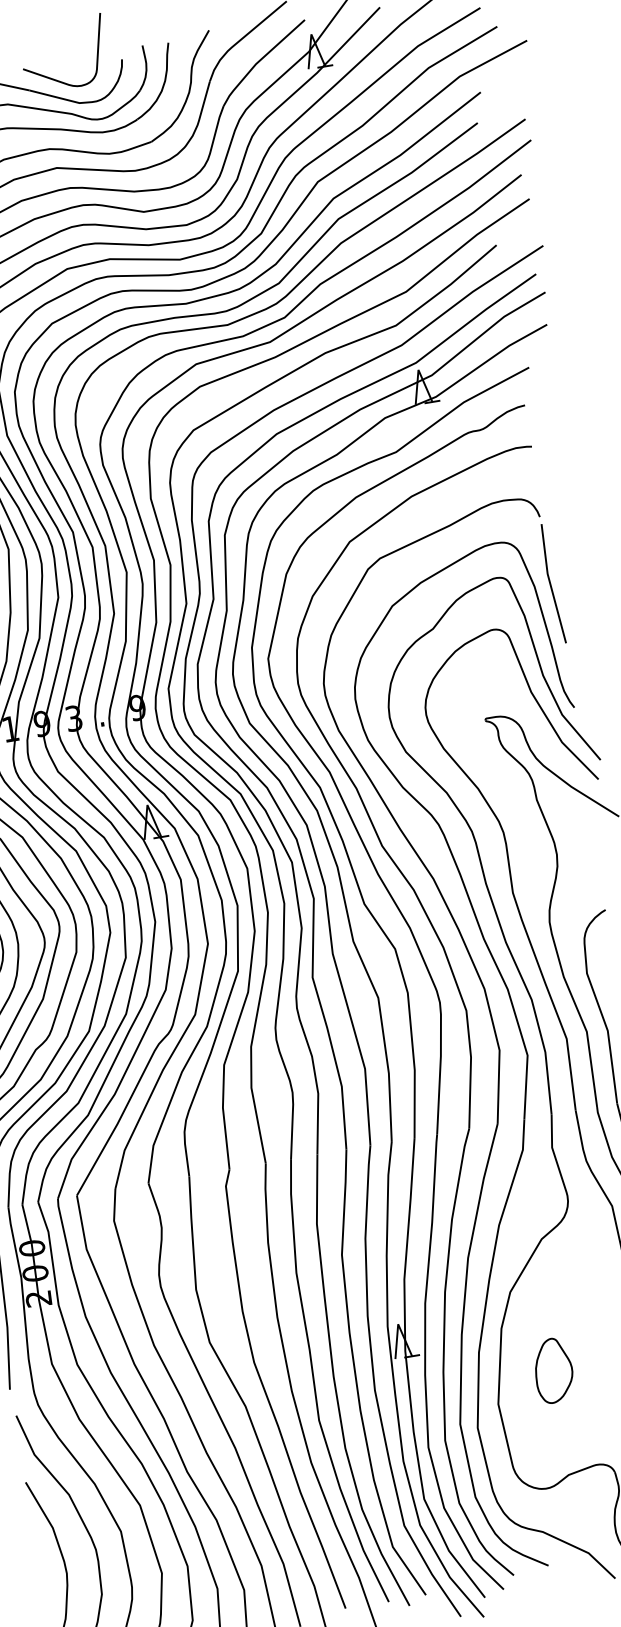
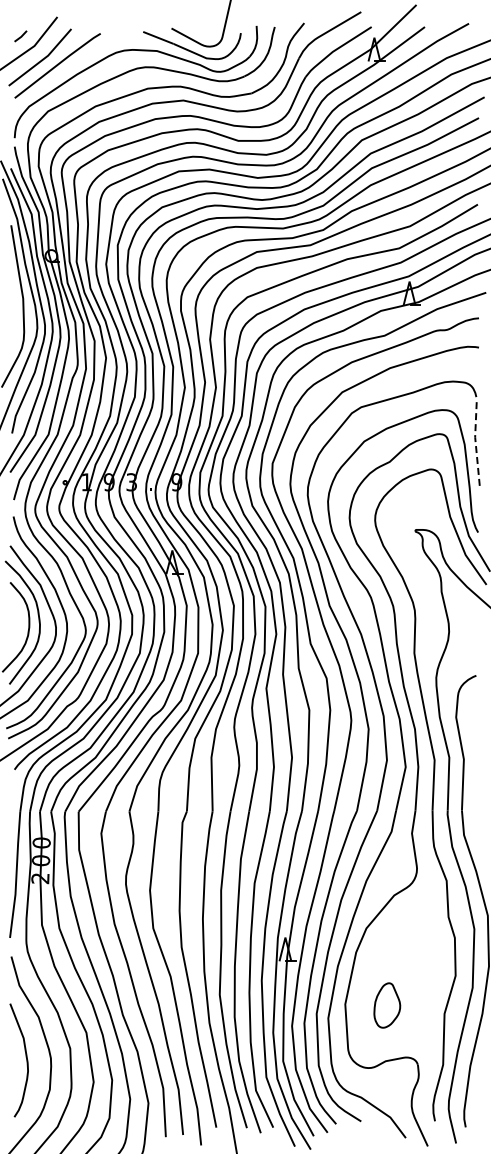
line: (549, 584) -> (475, 444), solid -> dashed
part: (553, 1370) -> (387, 1005), moved

